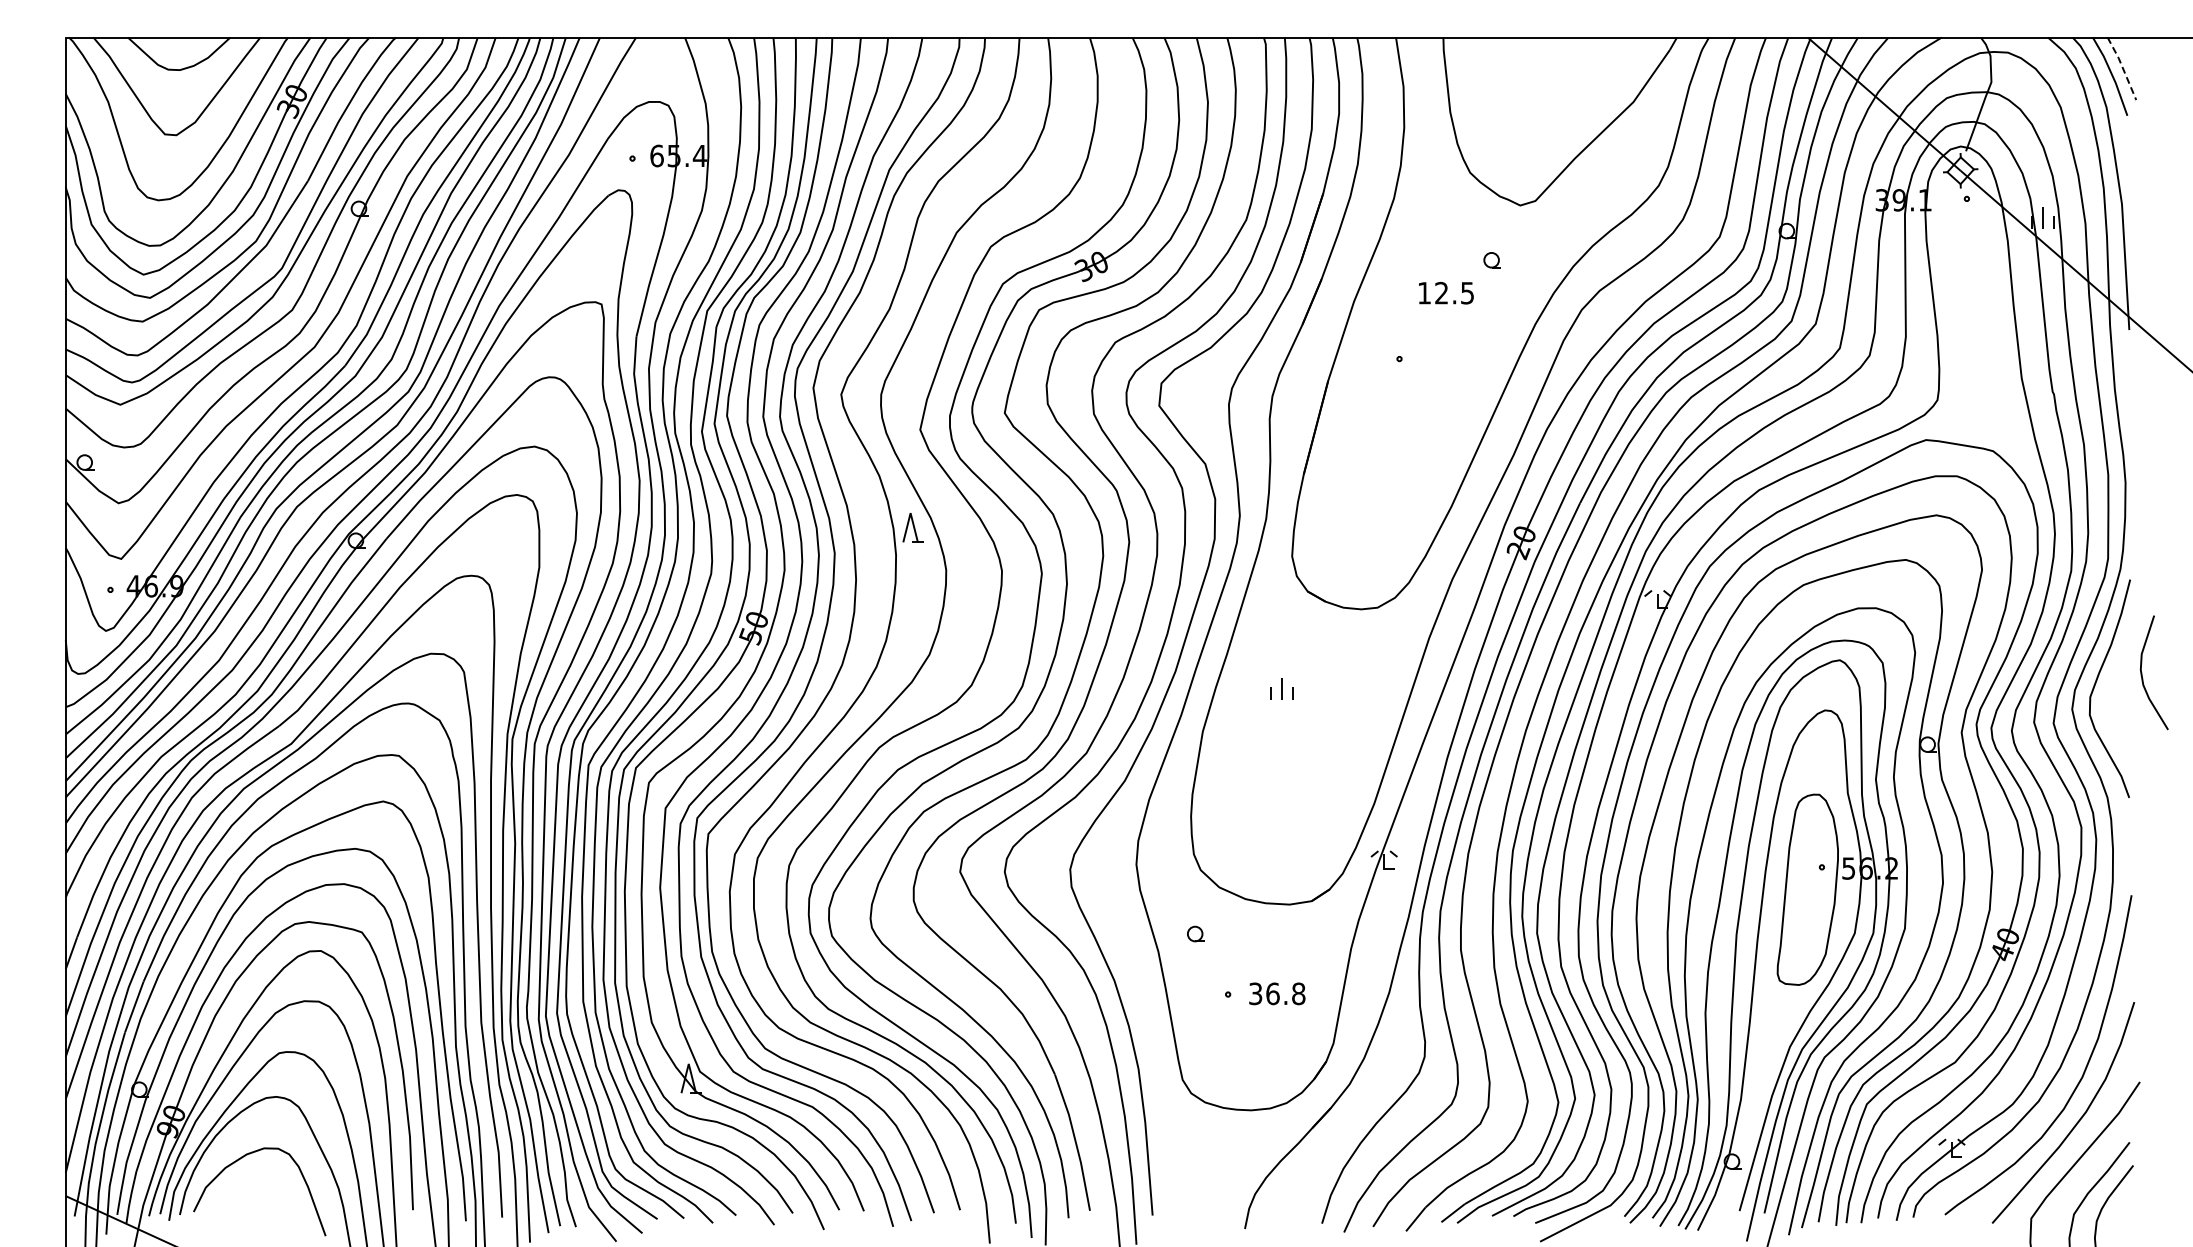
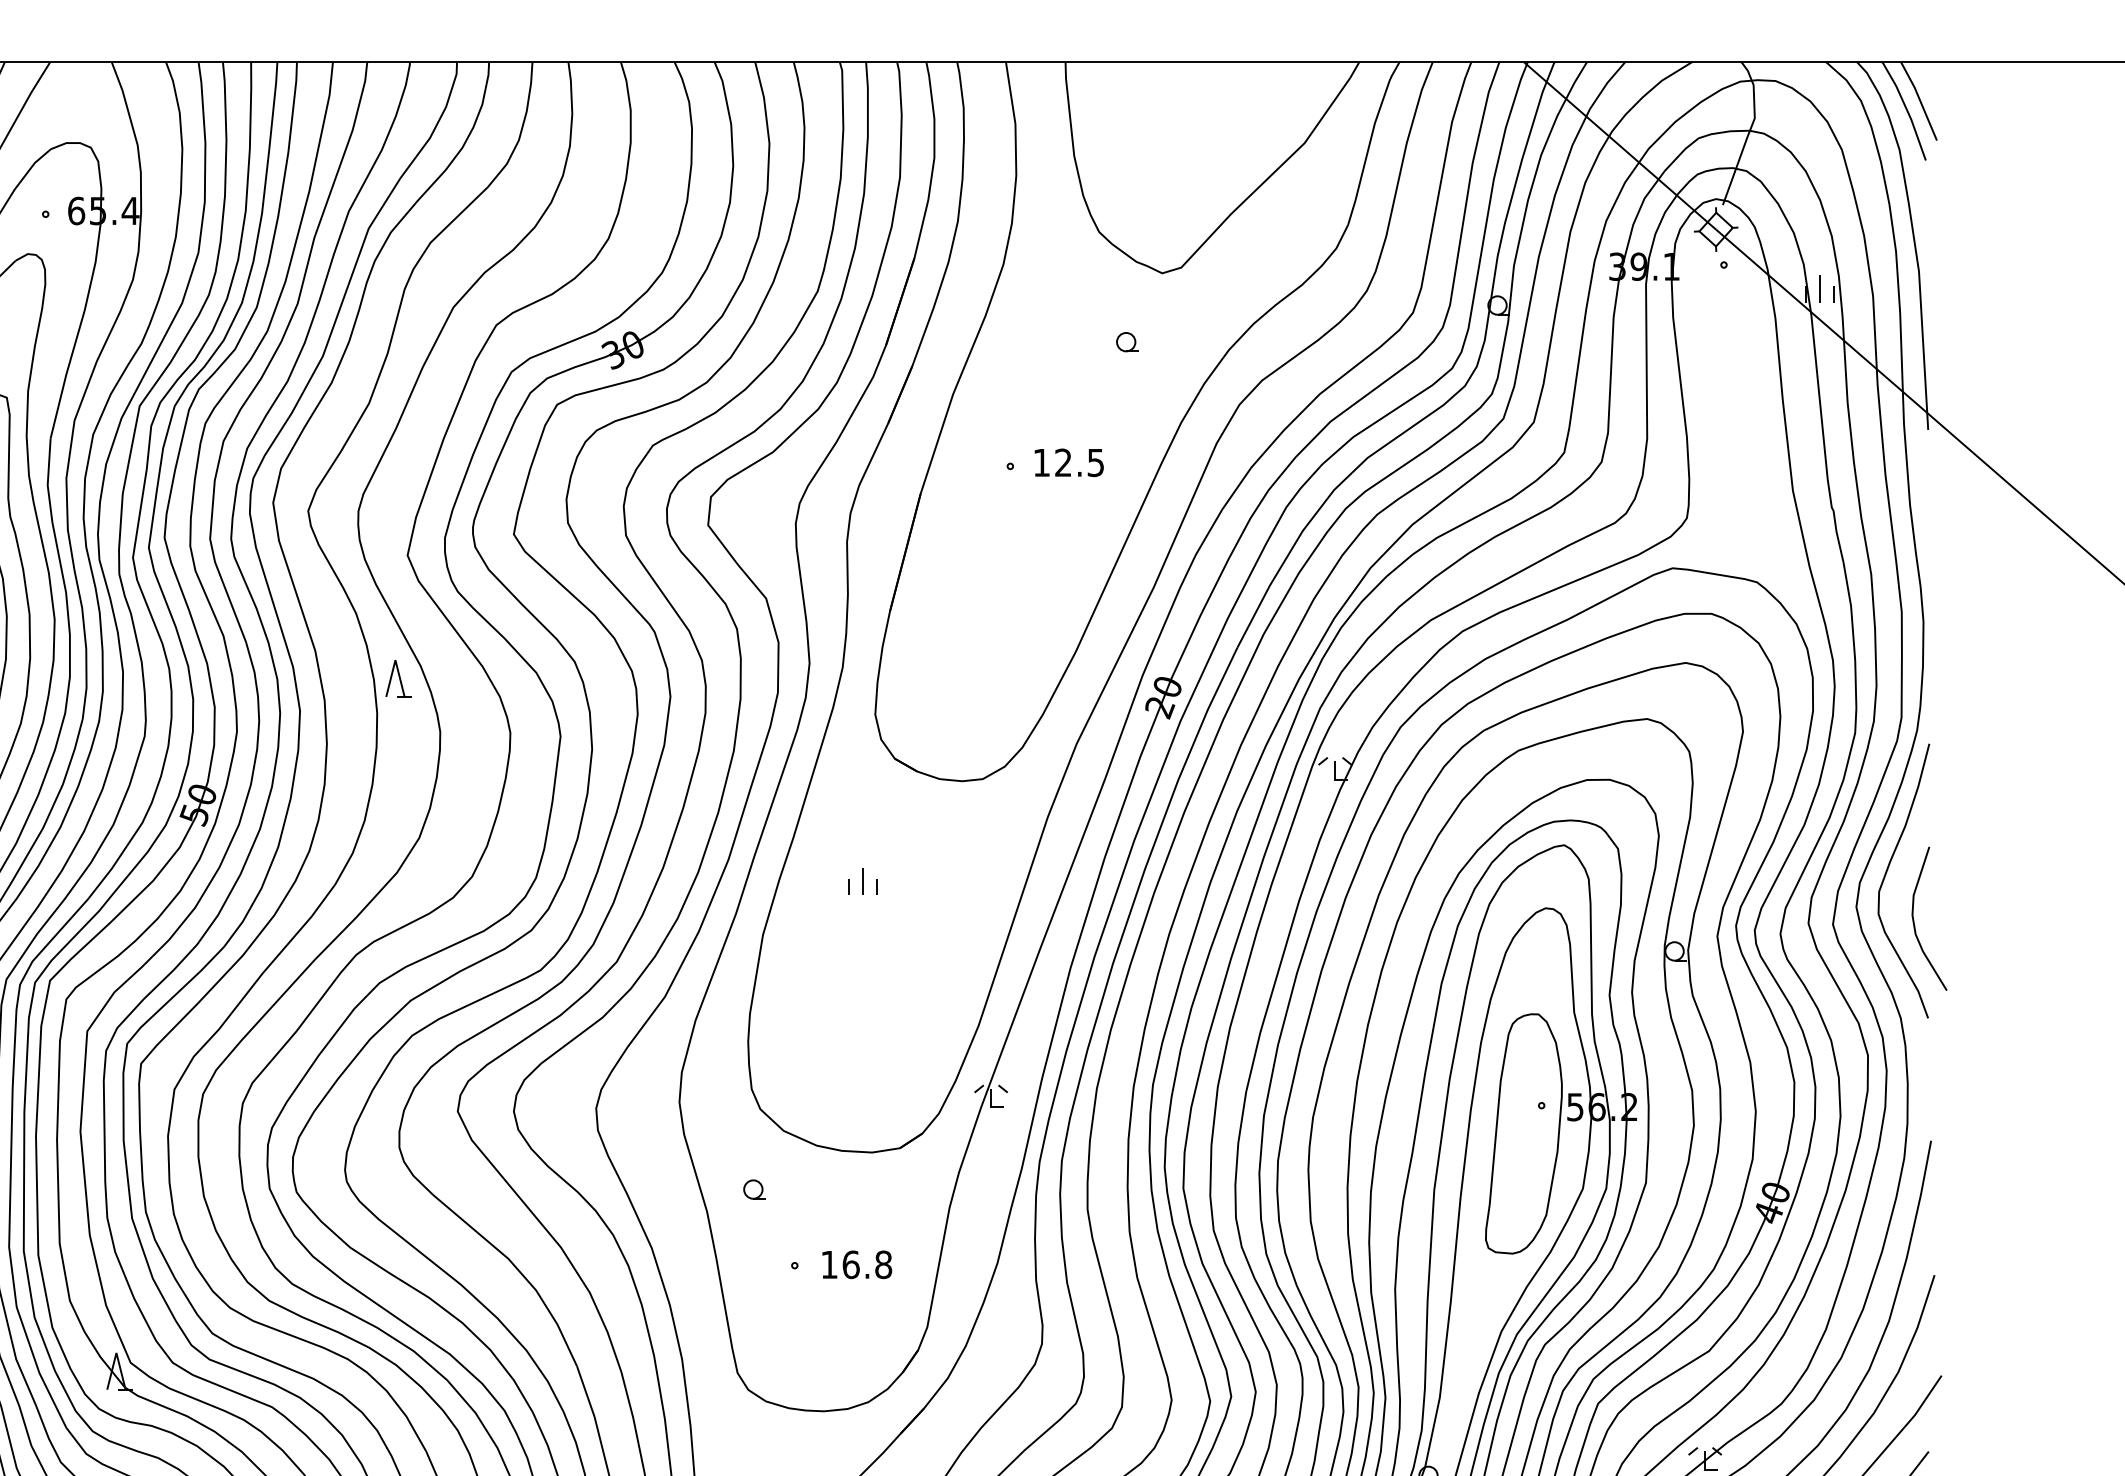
line: (2122, 68) -> (1919, 100), dashed -> solid
text: (1446, 292) -> (1069, 461), moved
curve: (2142, 672) -> (1914, 918), moved
text: (1255, 993) -> (829, 1264), 36.8 -> 16.8

